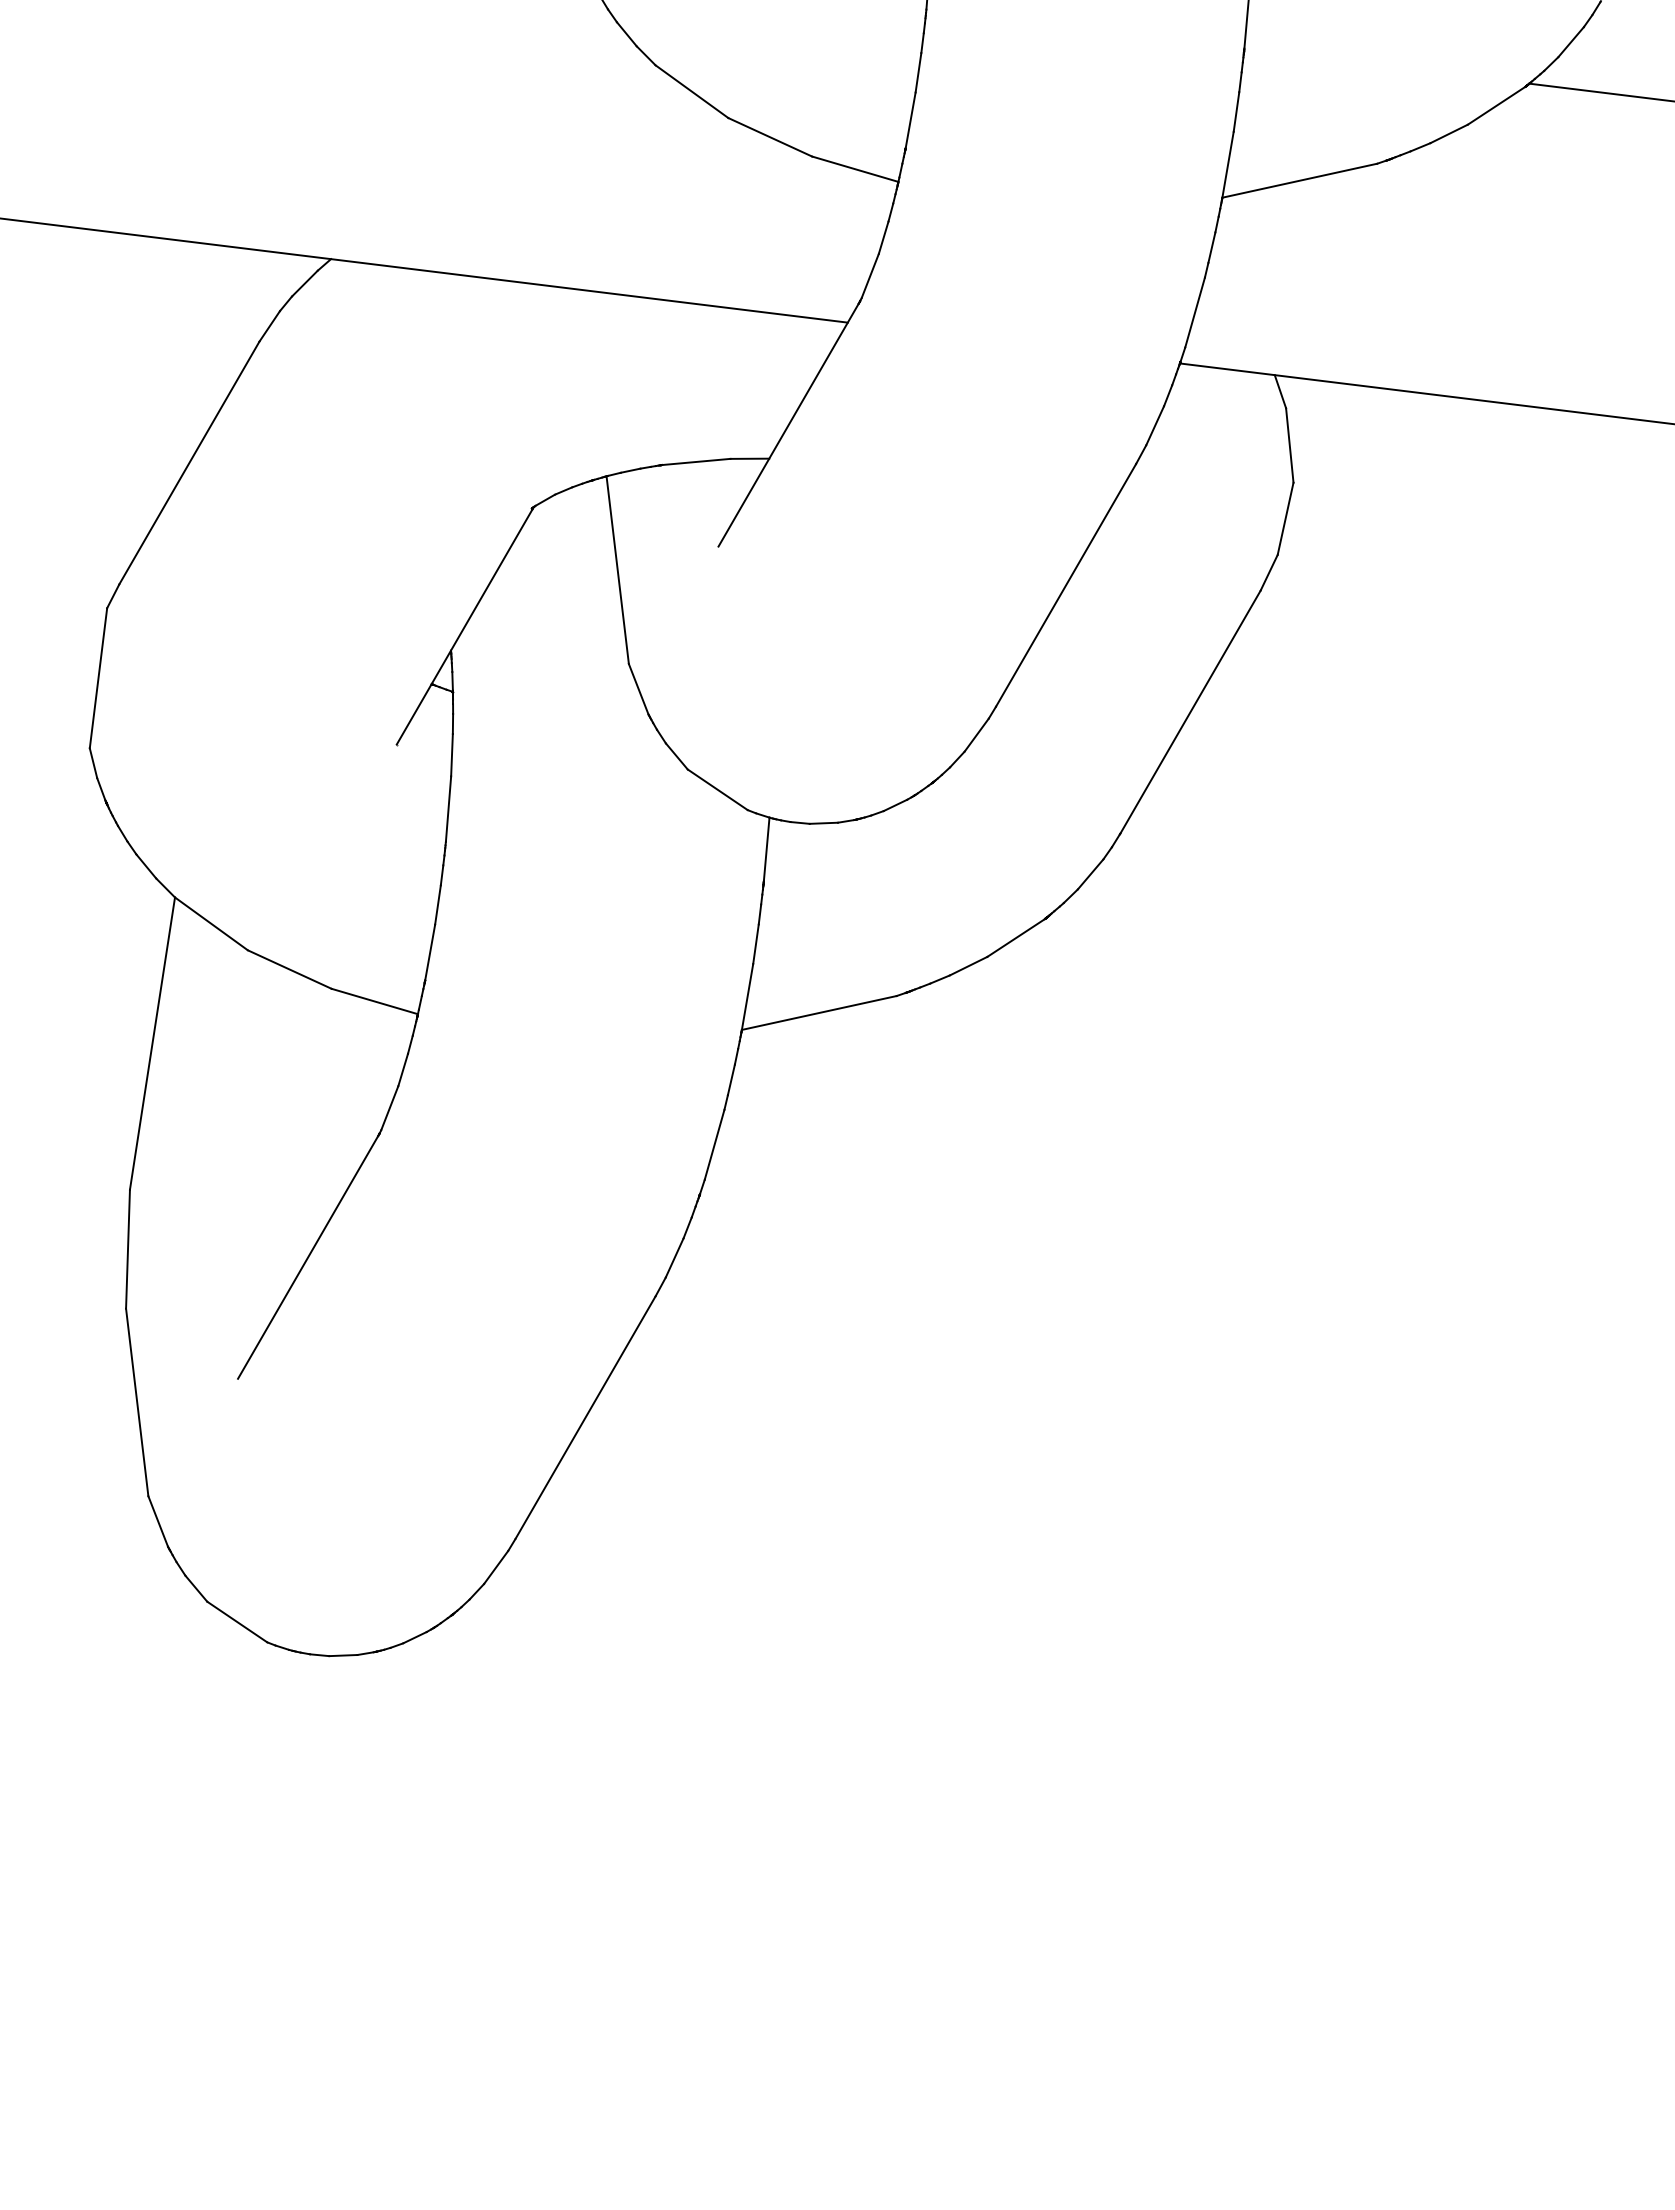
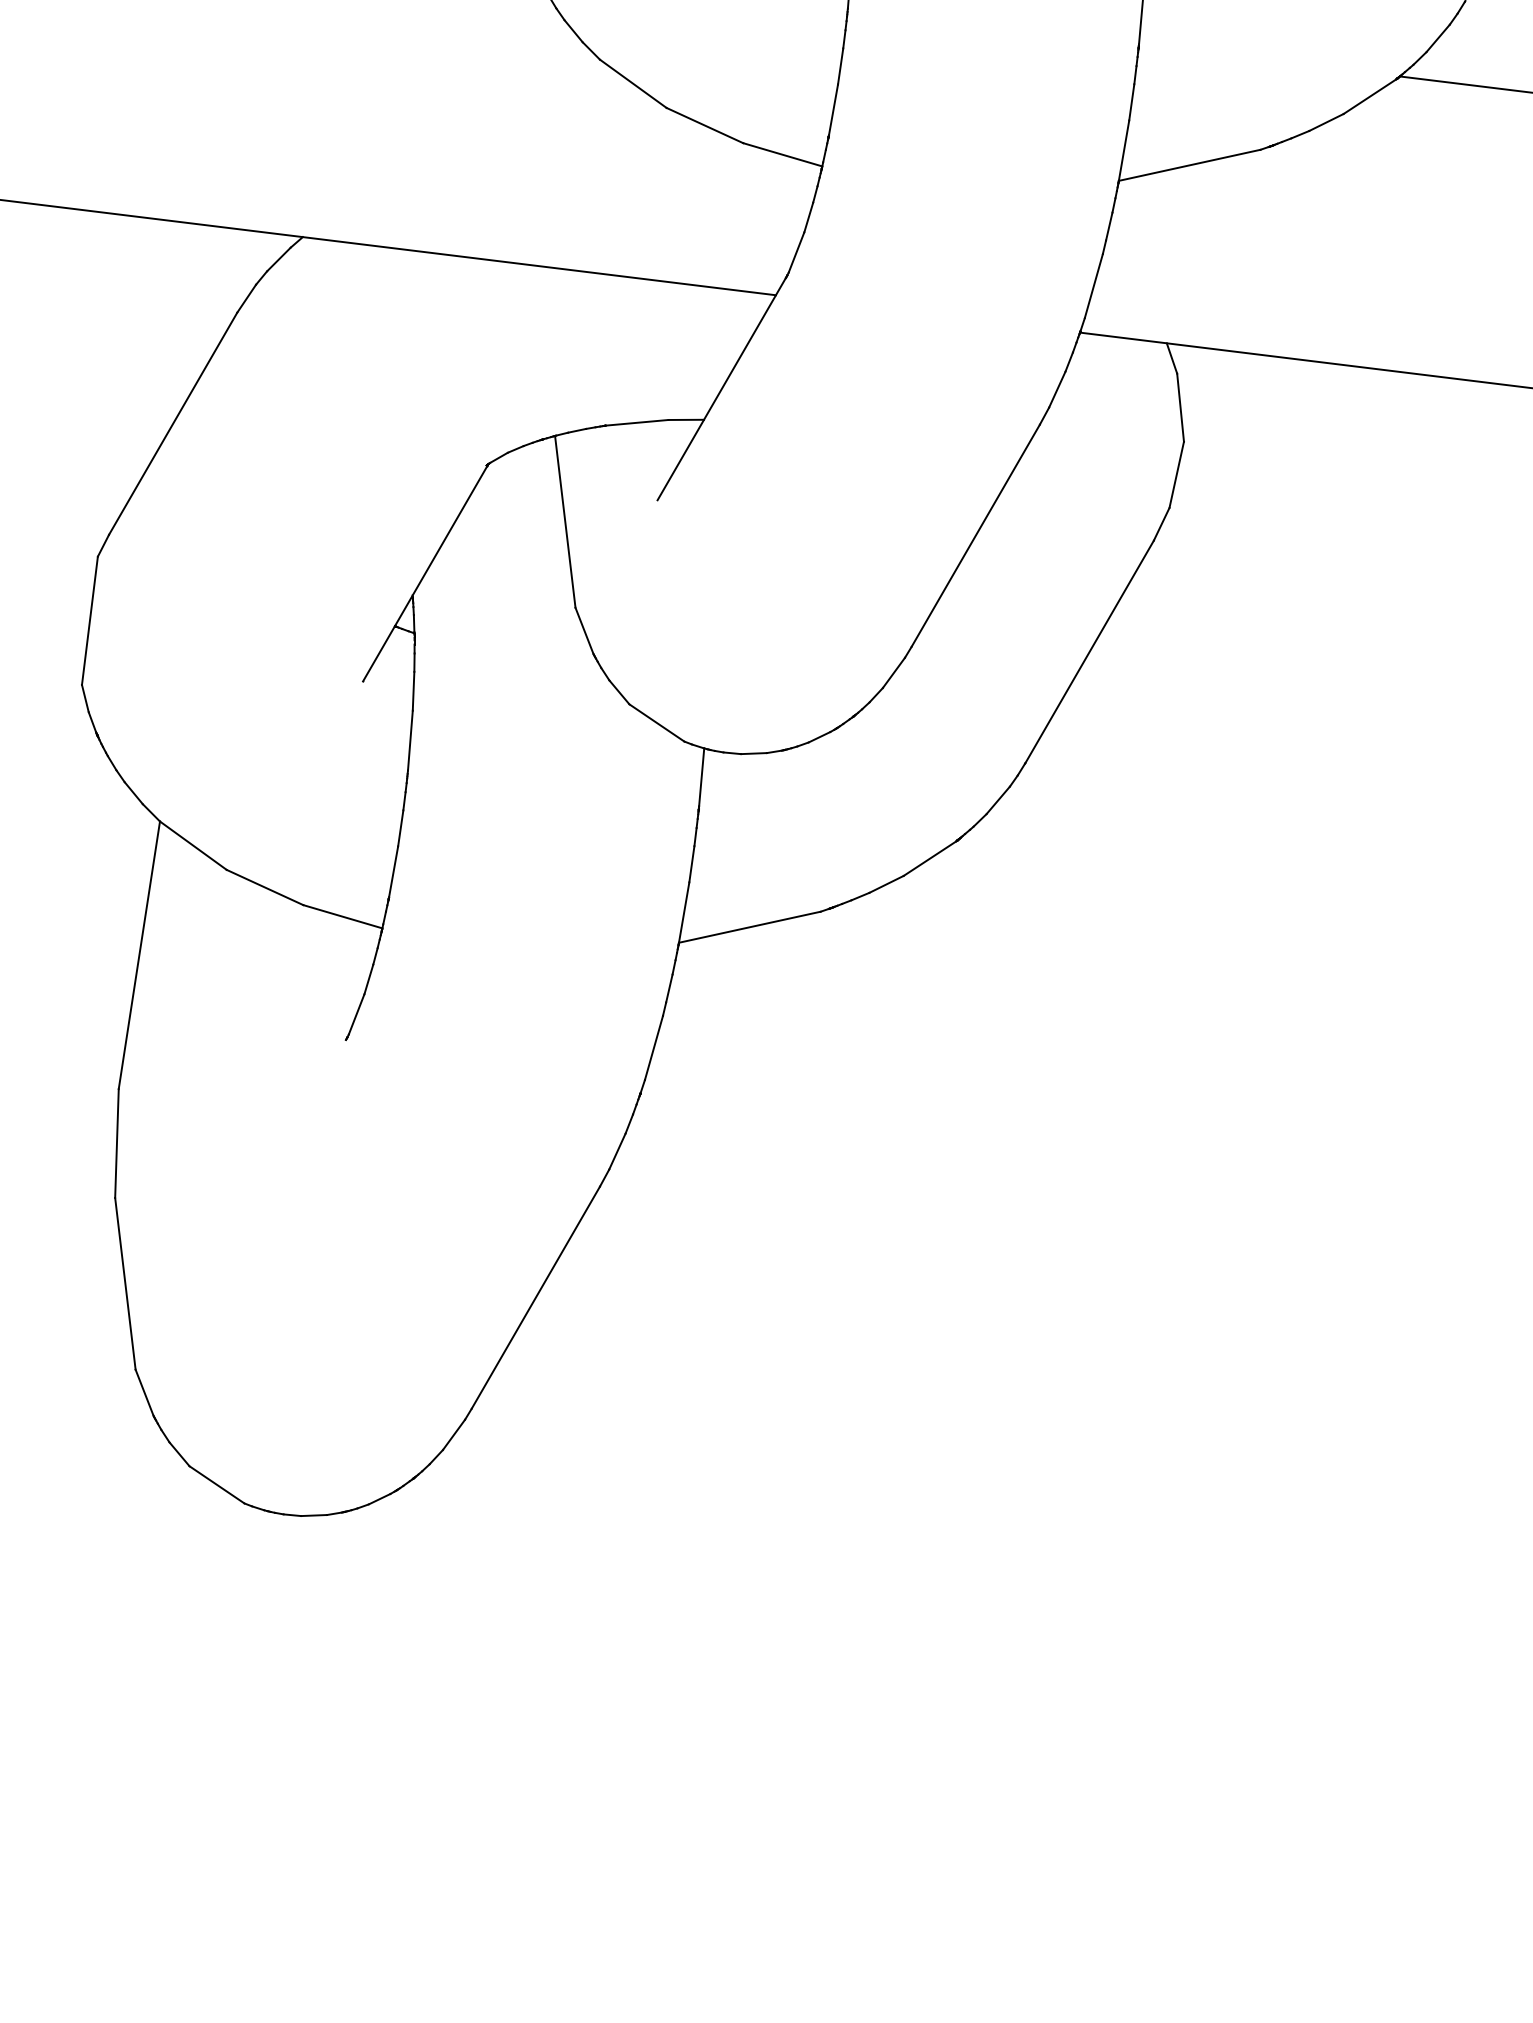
line: (308, 1257) -> (282, 1151), removed

